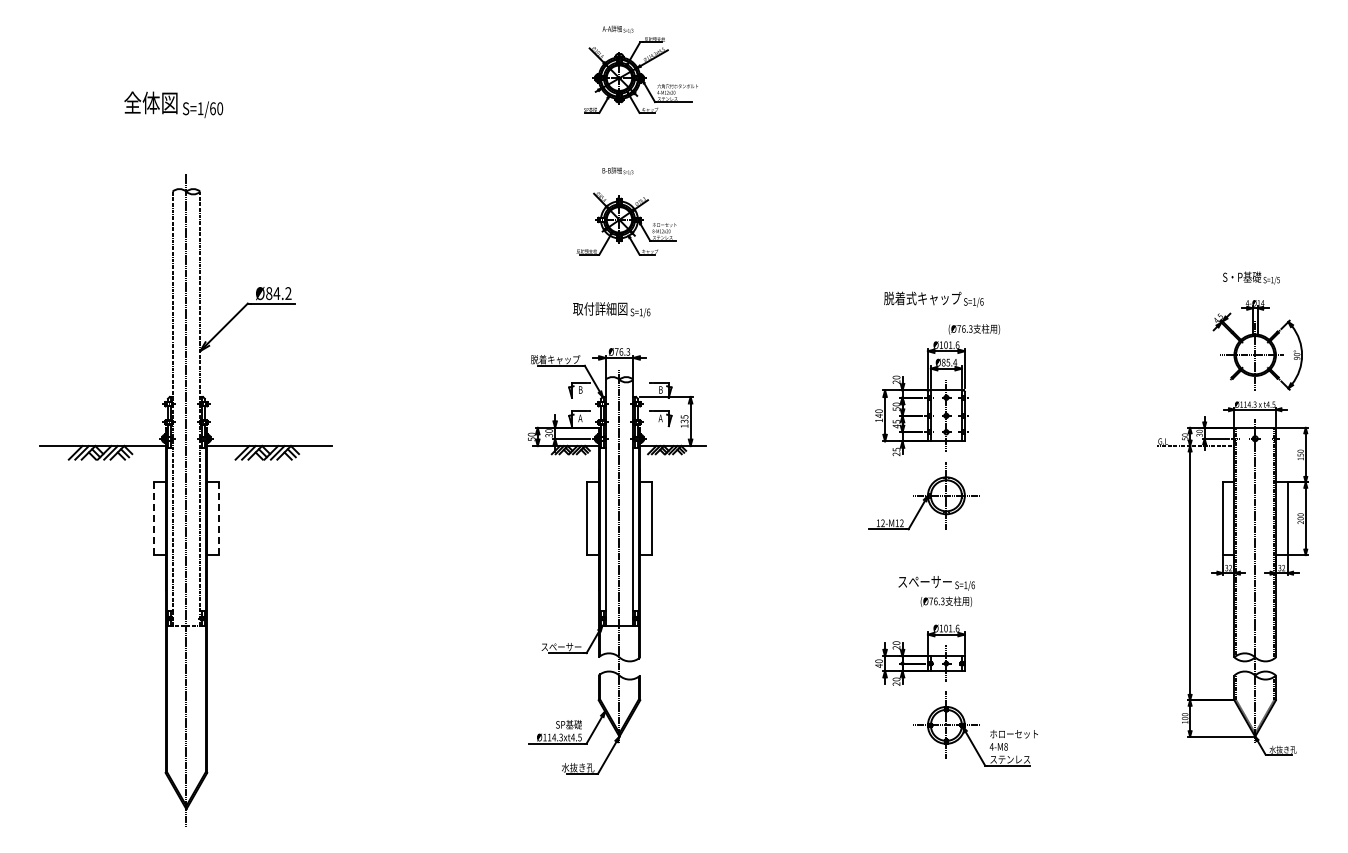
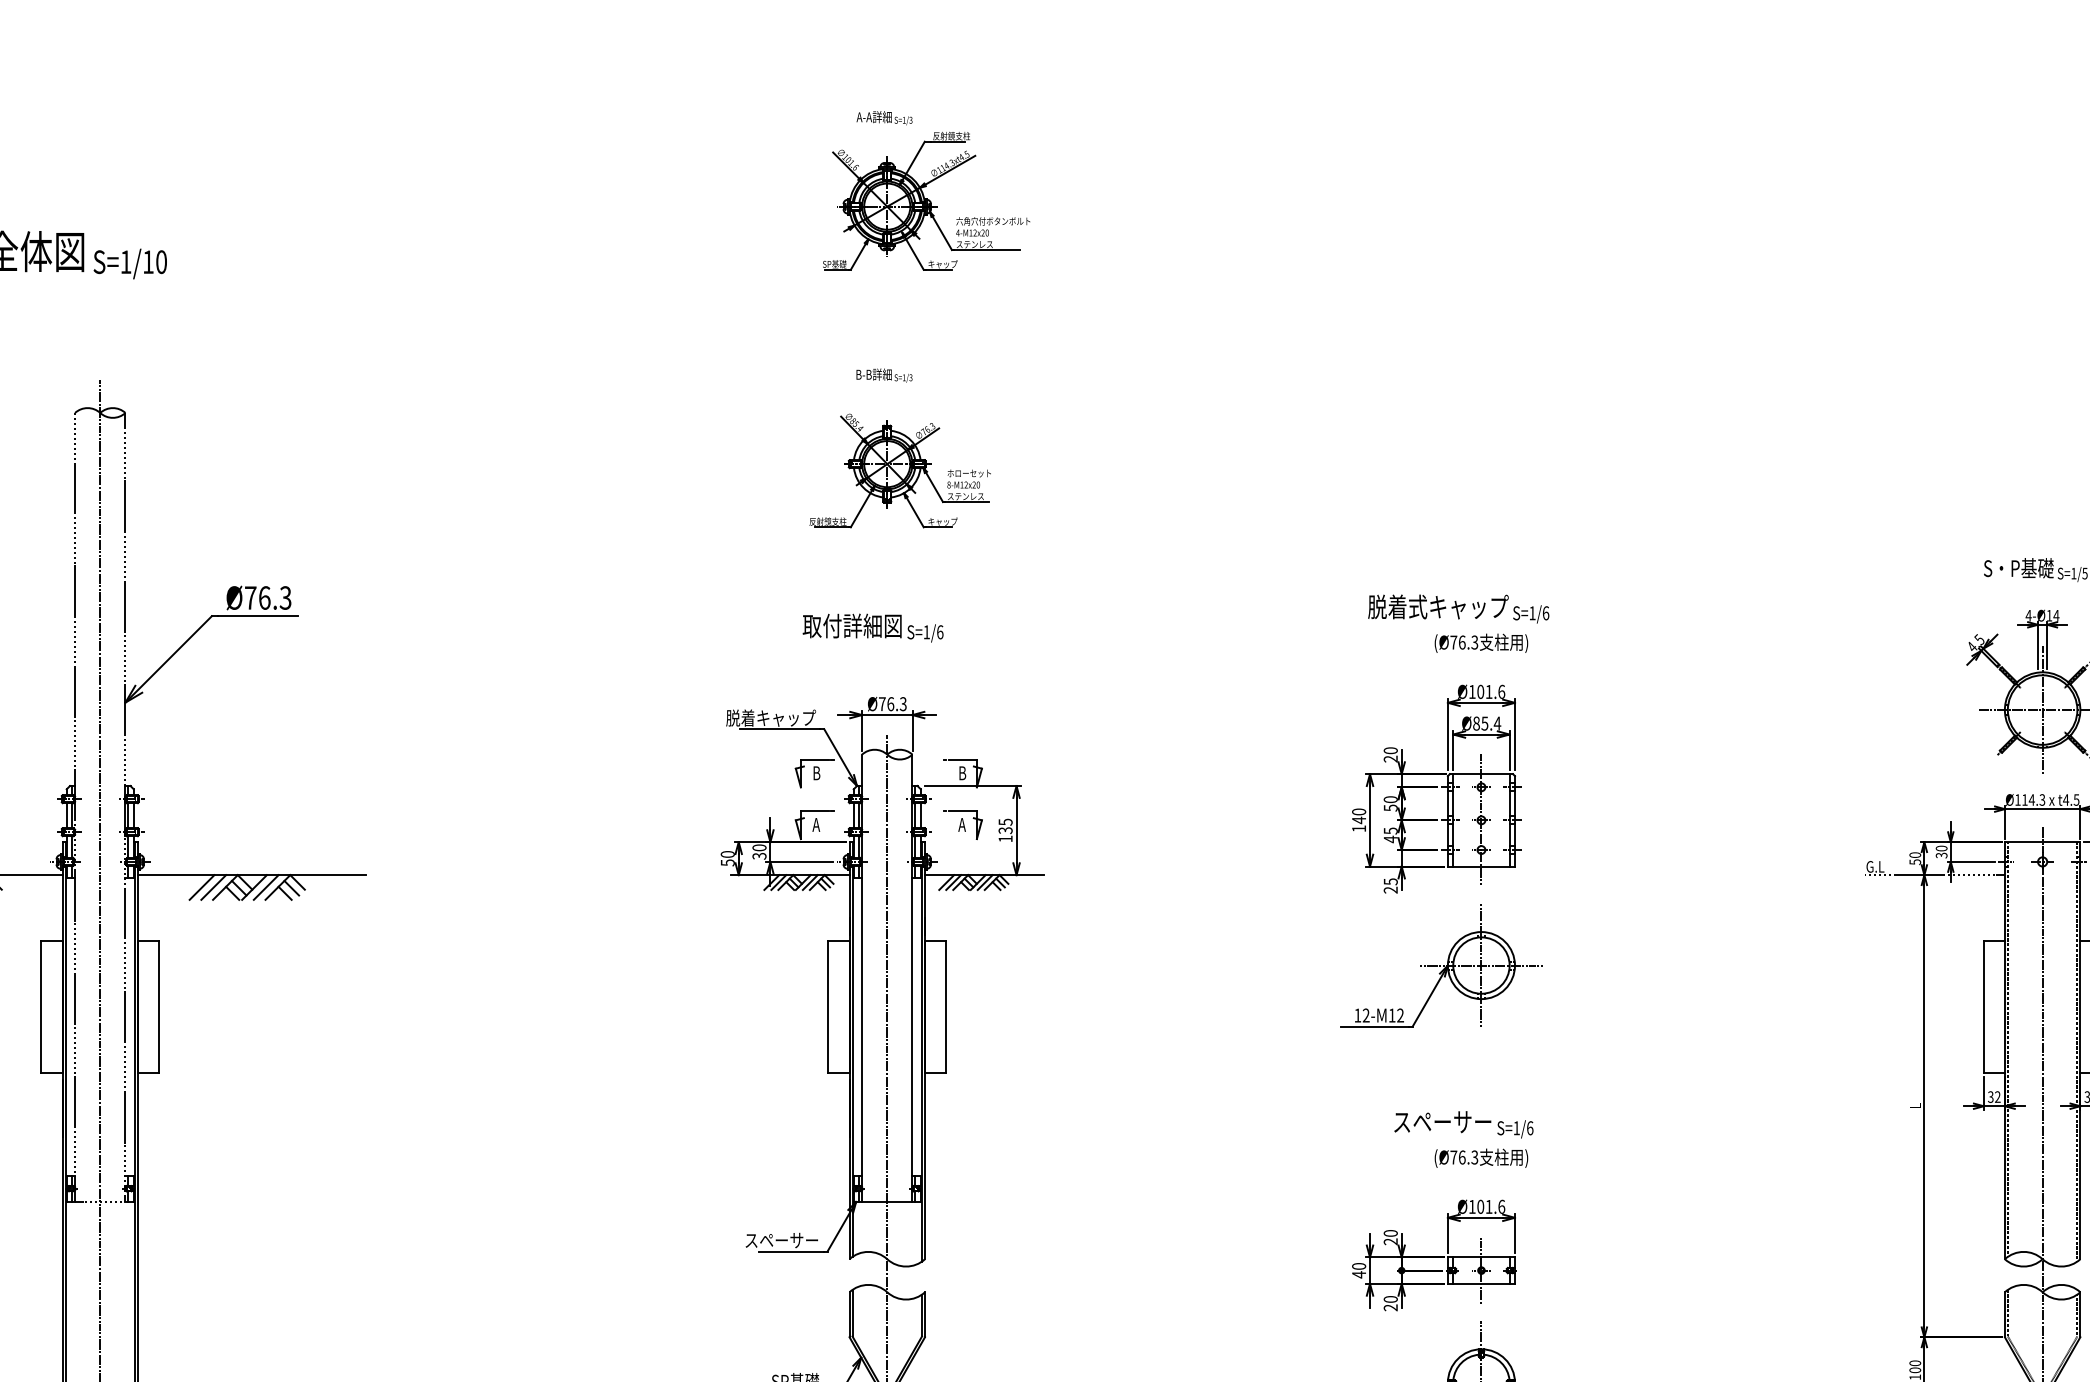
text: (212, 108) -> (147, 261), S=1/60 -> S=1/10
text: (278, 293) -> (267, 597), Ø84.2 -> Ø76.3
text: (974, 329) -> (1481, 643), moved
line: (154, 518) -> (42, 1006), dashed -> solid
line: (218, 518) -> (158, 1006), dashed -> solid

